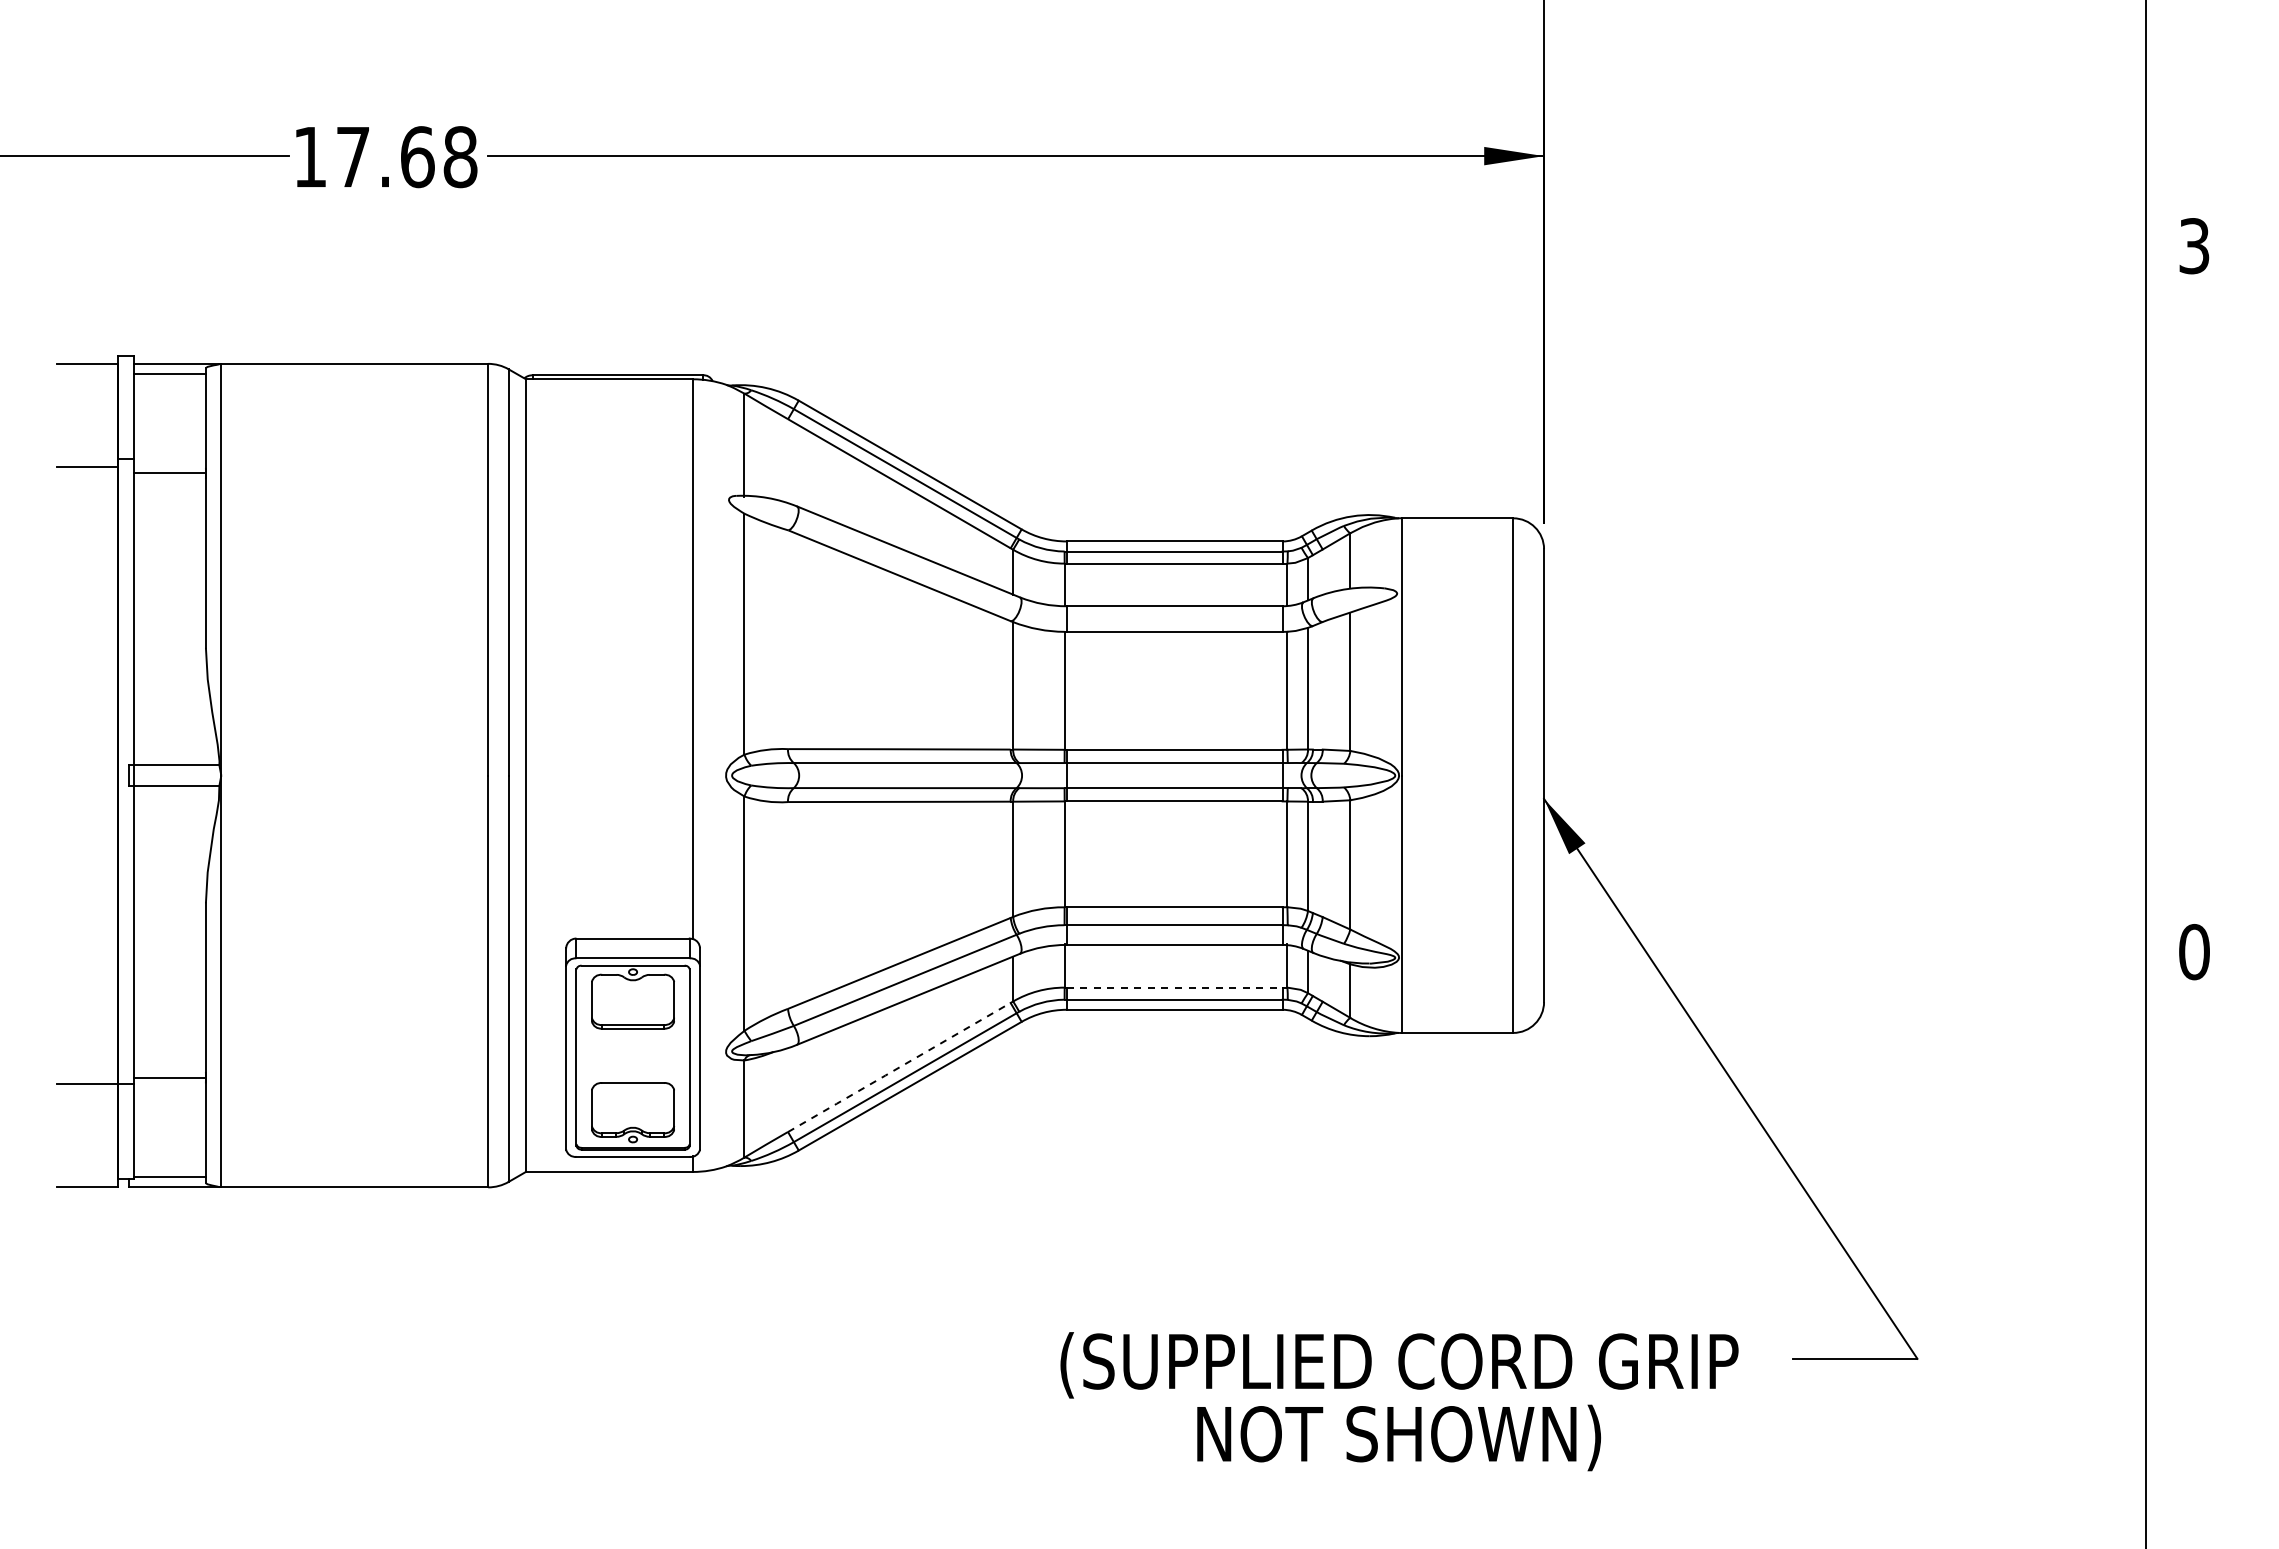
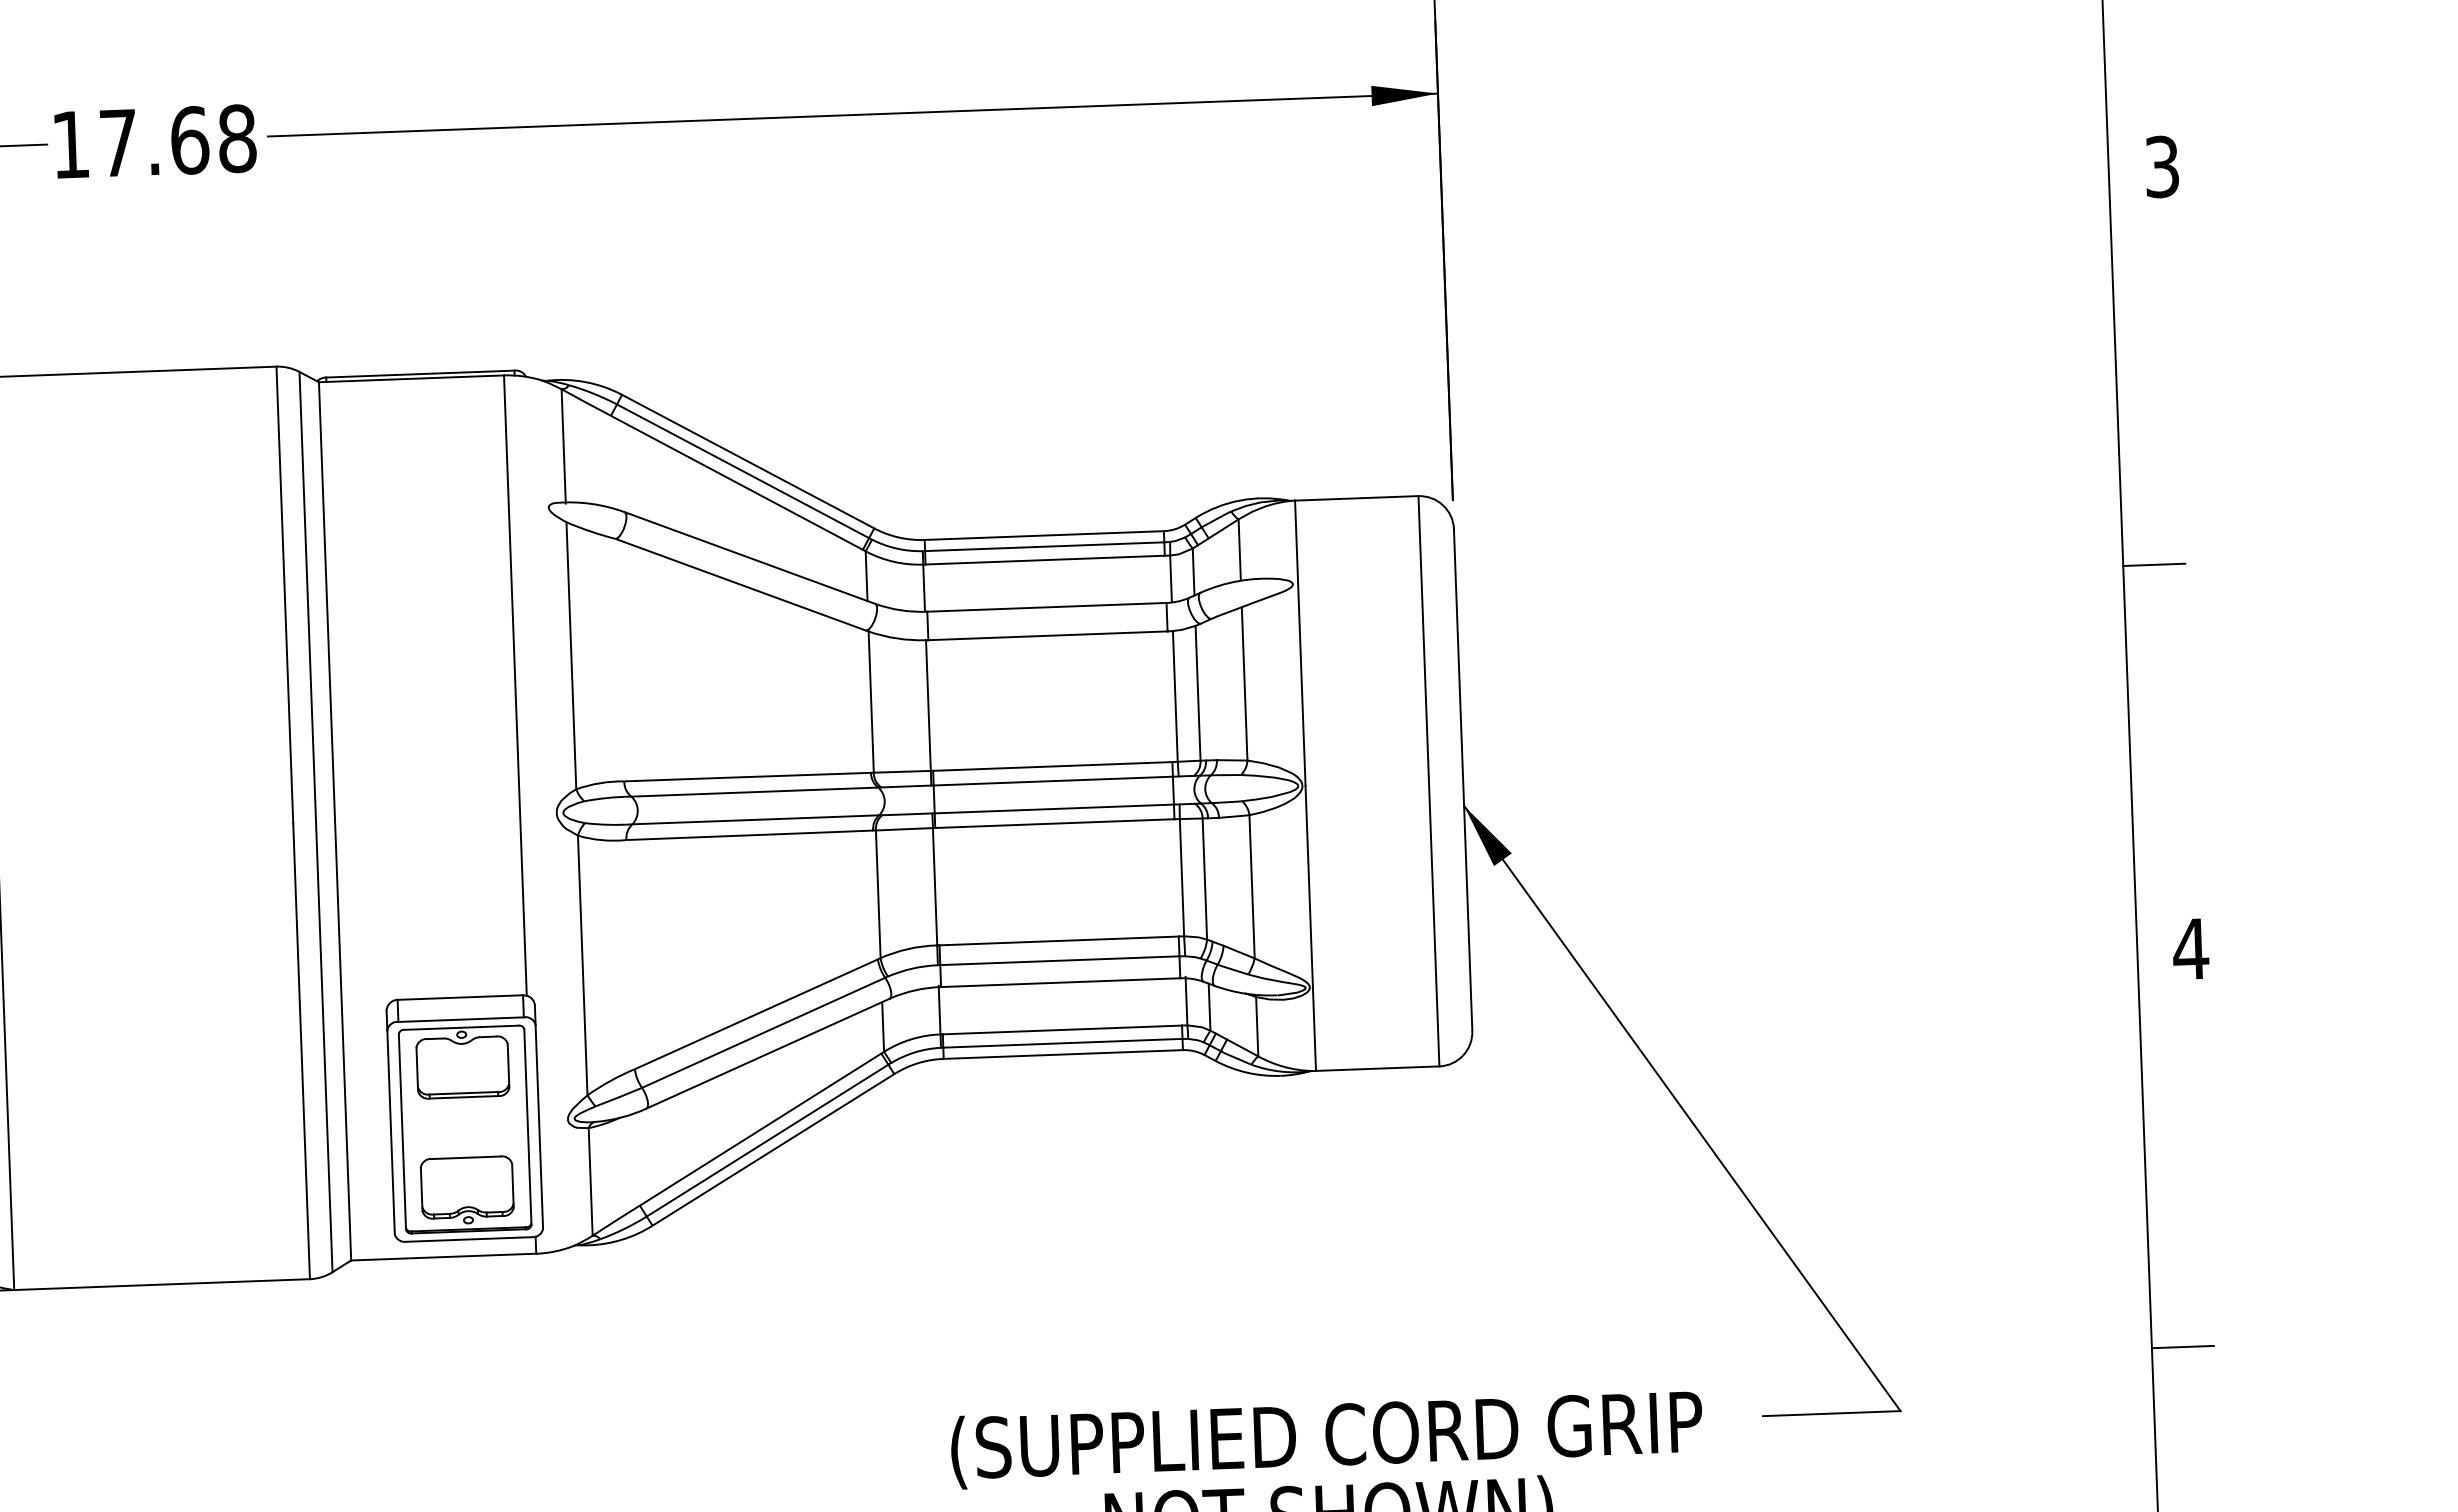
line: (2174, 604) -> (2154, 564), added
text: (2194, 952) -> (2191, 949), 0 -> 4
line: (1174, 987) -> (1062, 1029), dashed -> solid
line: (898, 1068) -> (759, 1130), dashed -> solid
line: (2174, 1310) -> (2183, 1347), added

